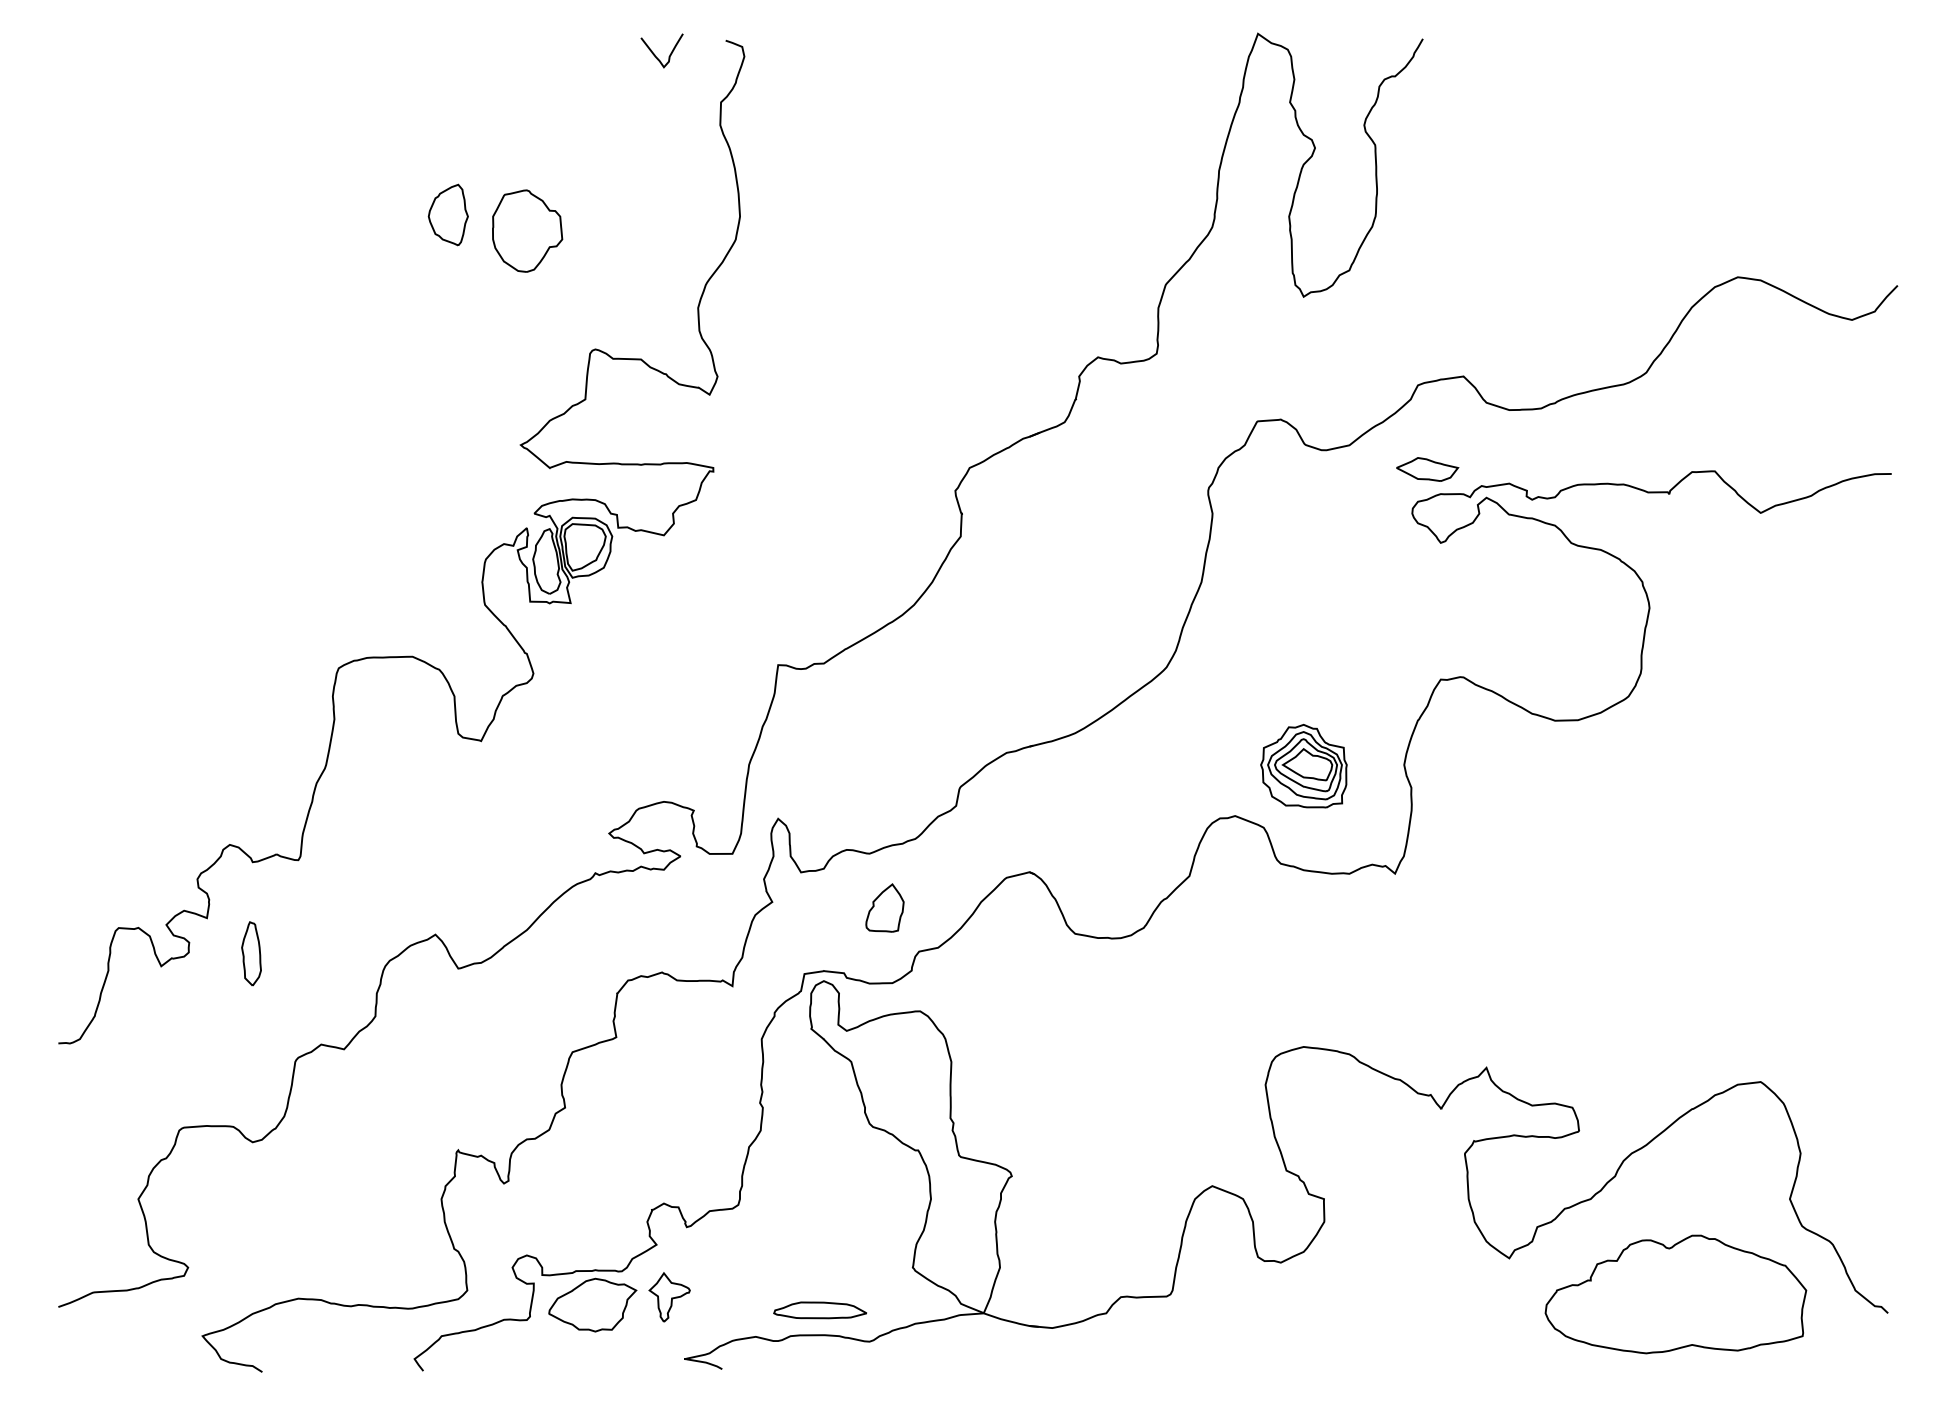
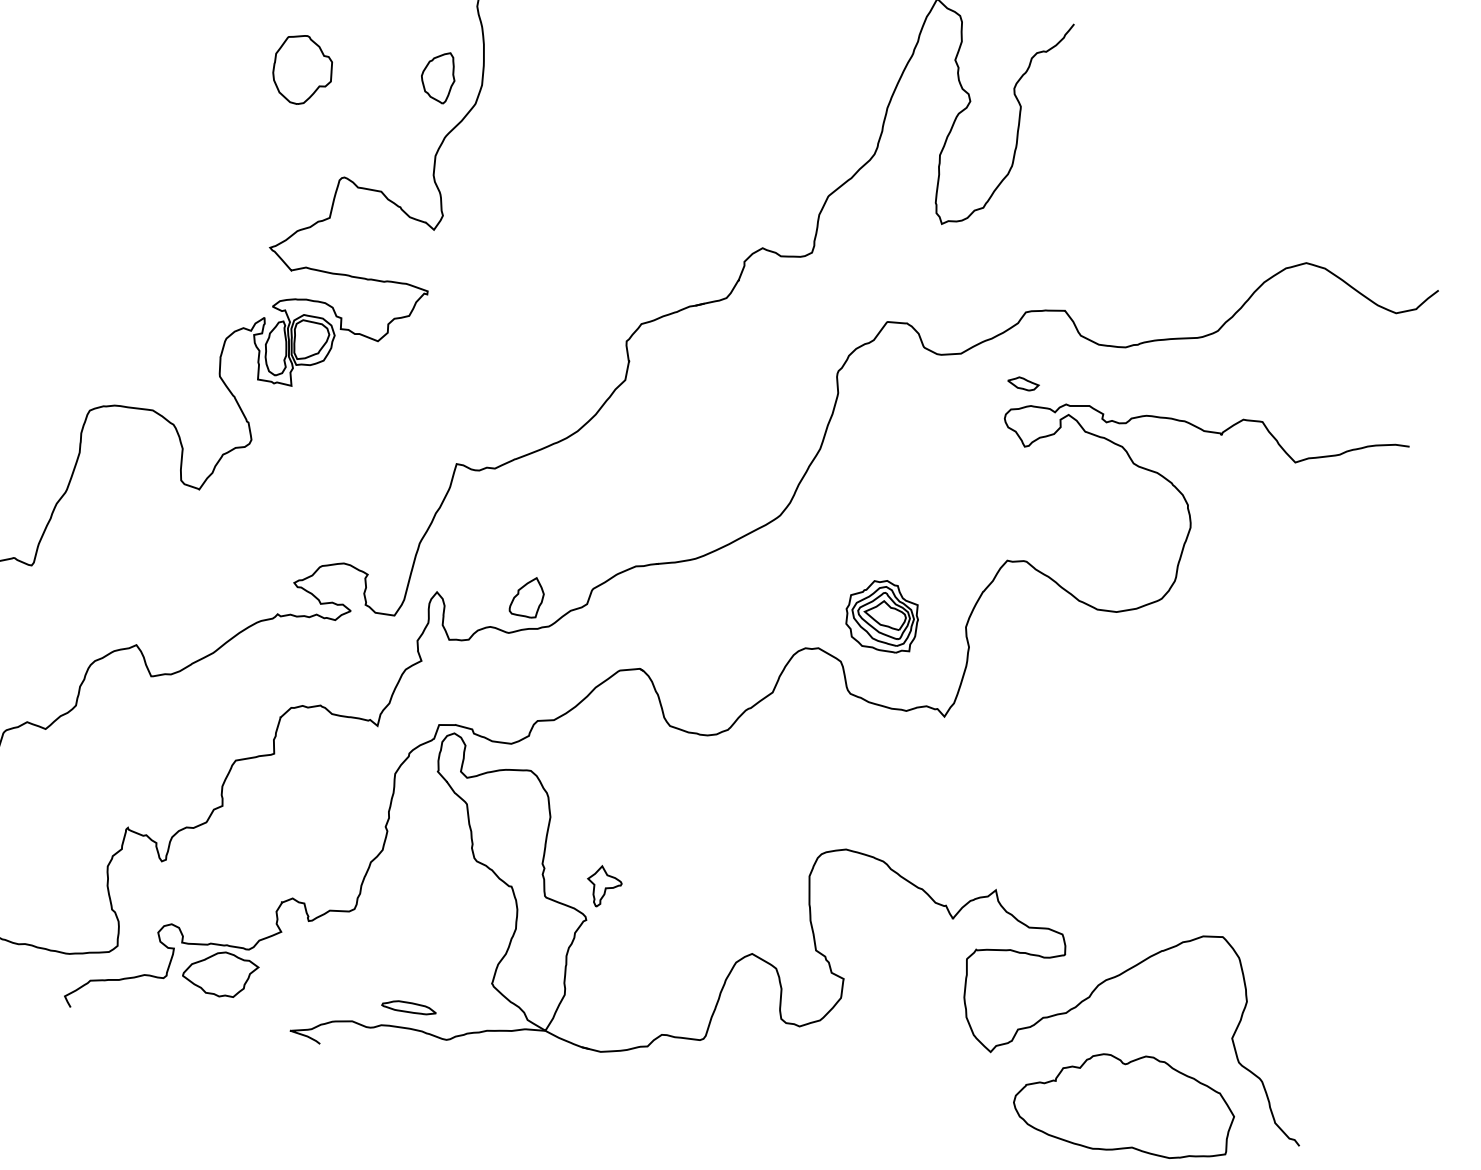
part: (447, 214) -> (437, 76), moved
part: (1427, 469) -> (1023, 383), size x0.6
part: (884, 907) -> (527, 596), moved
part: (669, 1297) -> (603, 887), moved
part: (819, 1310) -> (408, 1007), size x0.7

